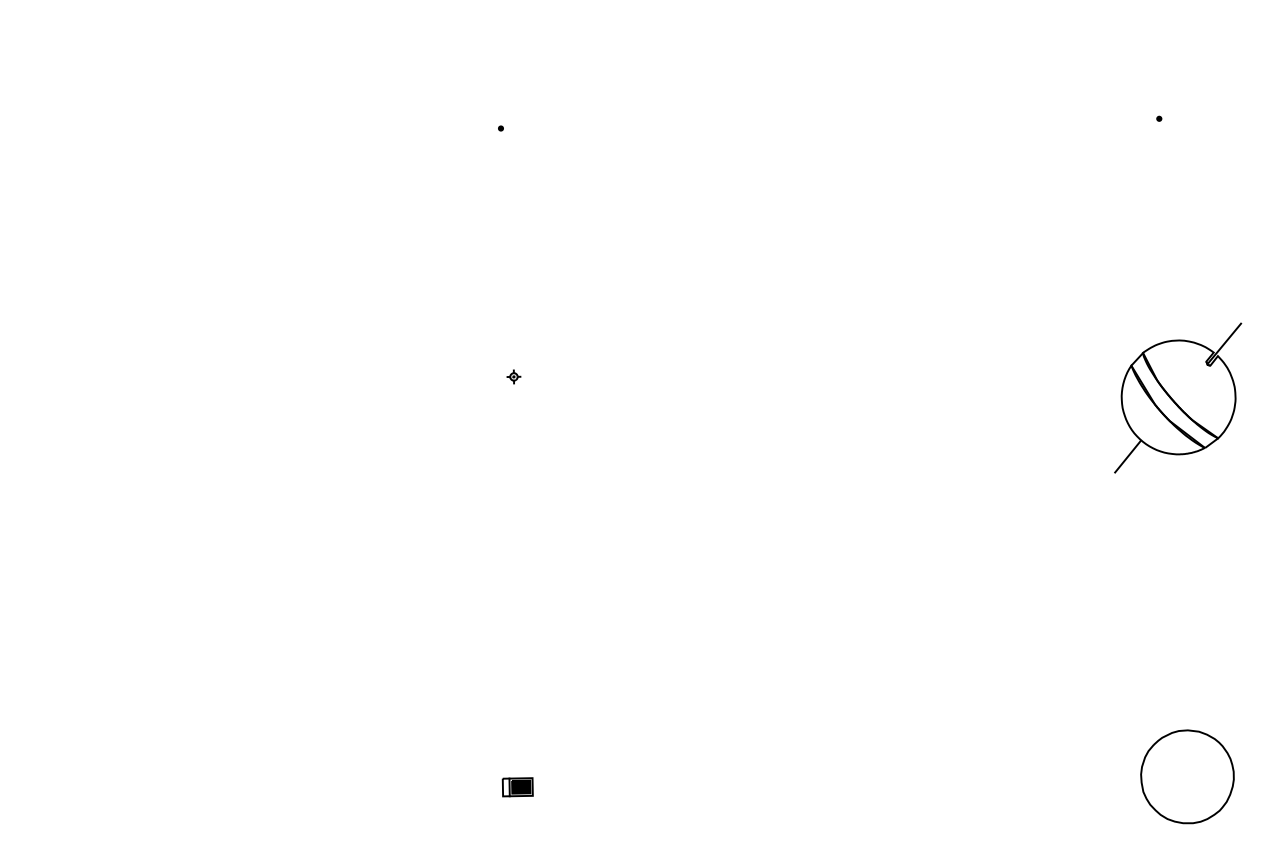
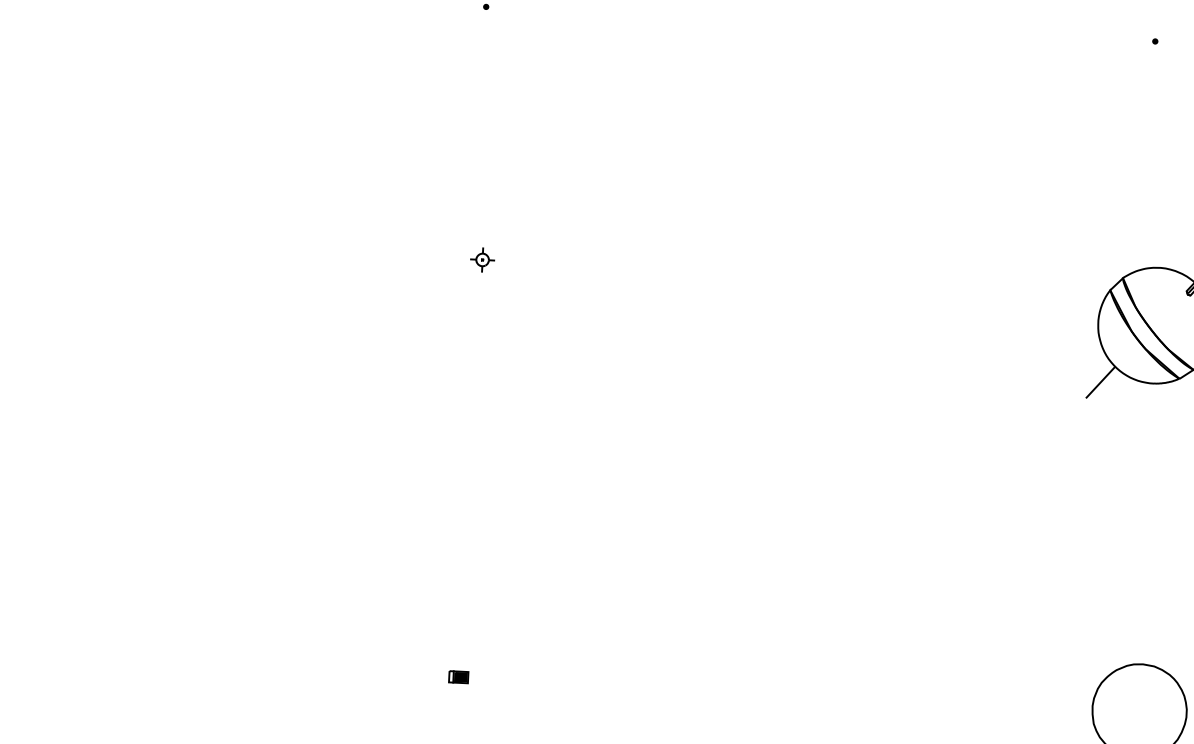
part: (513, 376) -> (482, 259), size x1.67
part: (517, 787) -> (458, 677), size x0.62

